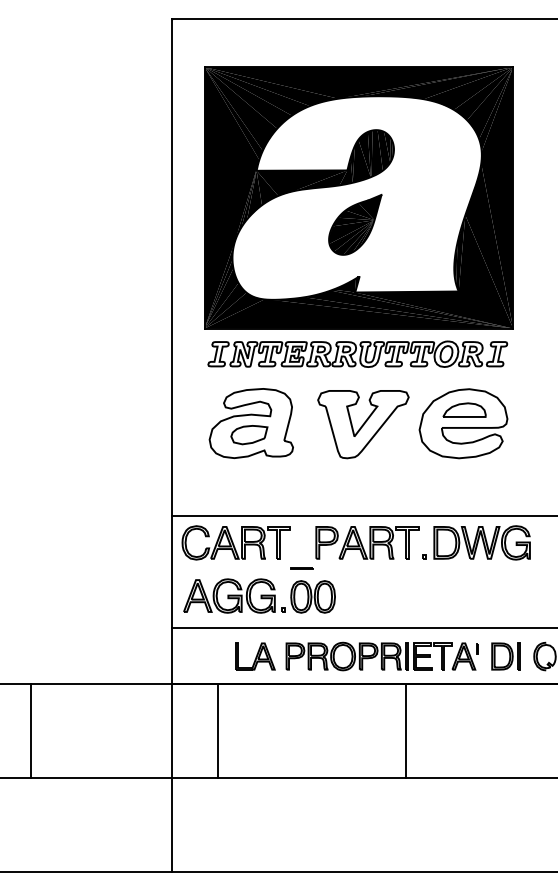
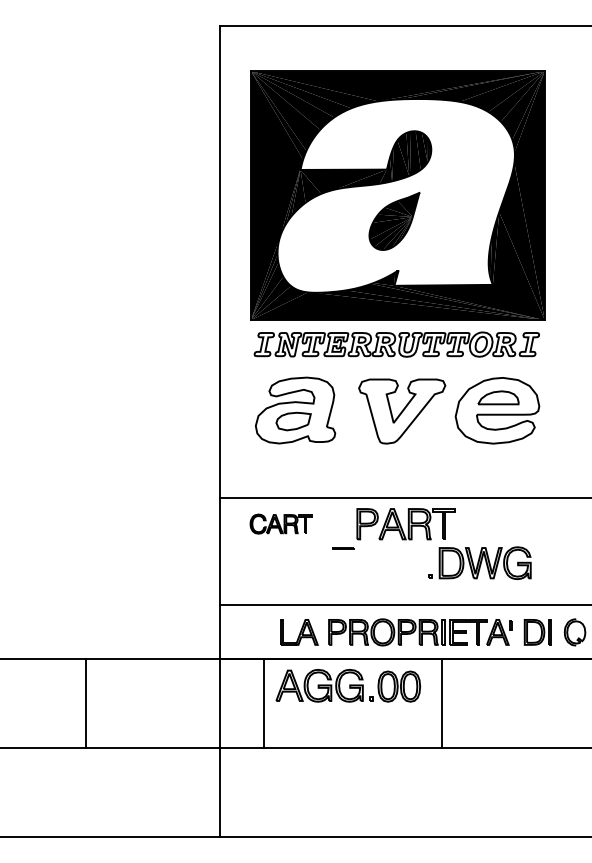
part: (236, 542) -> (281, 523), size x0.6
part: (476, 543) -> (479, 563), moved
part: (259, 595) -> (348, 685), moved

